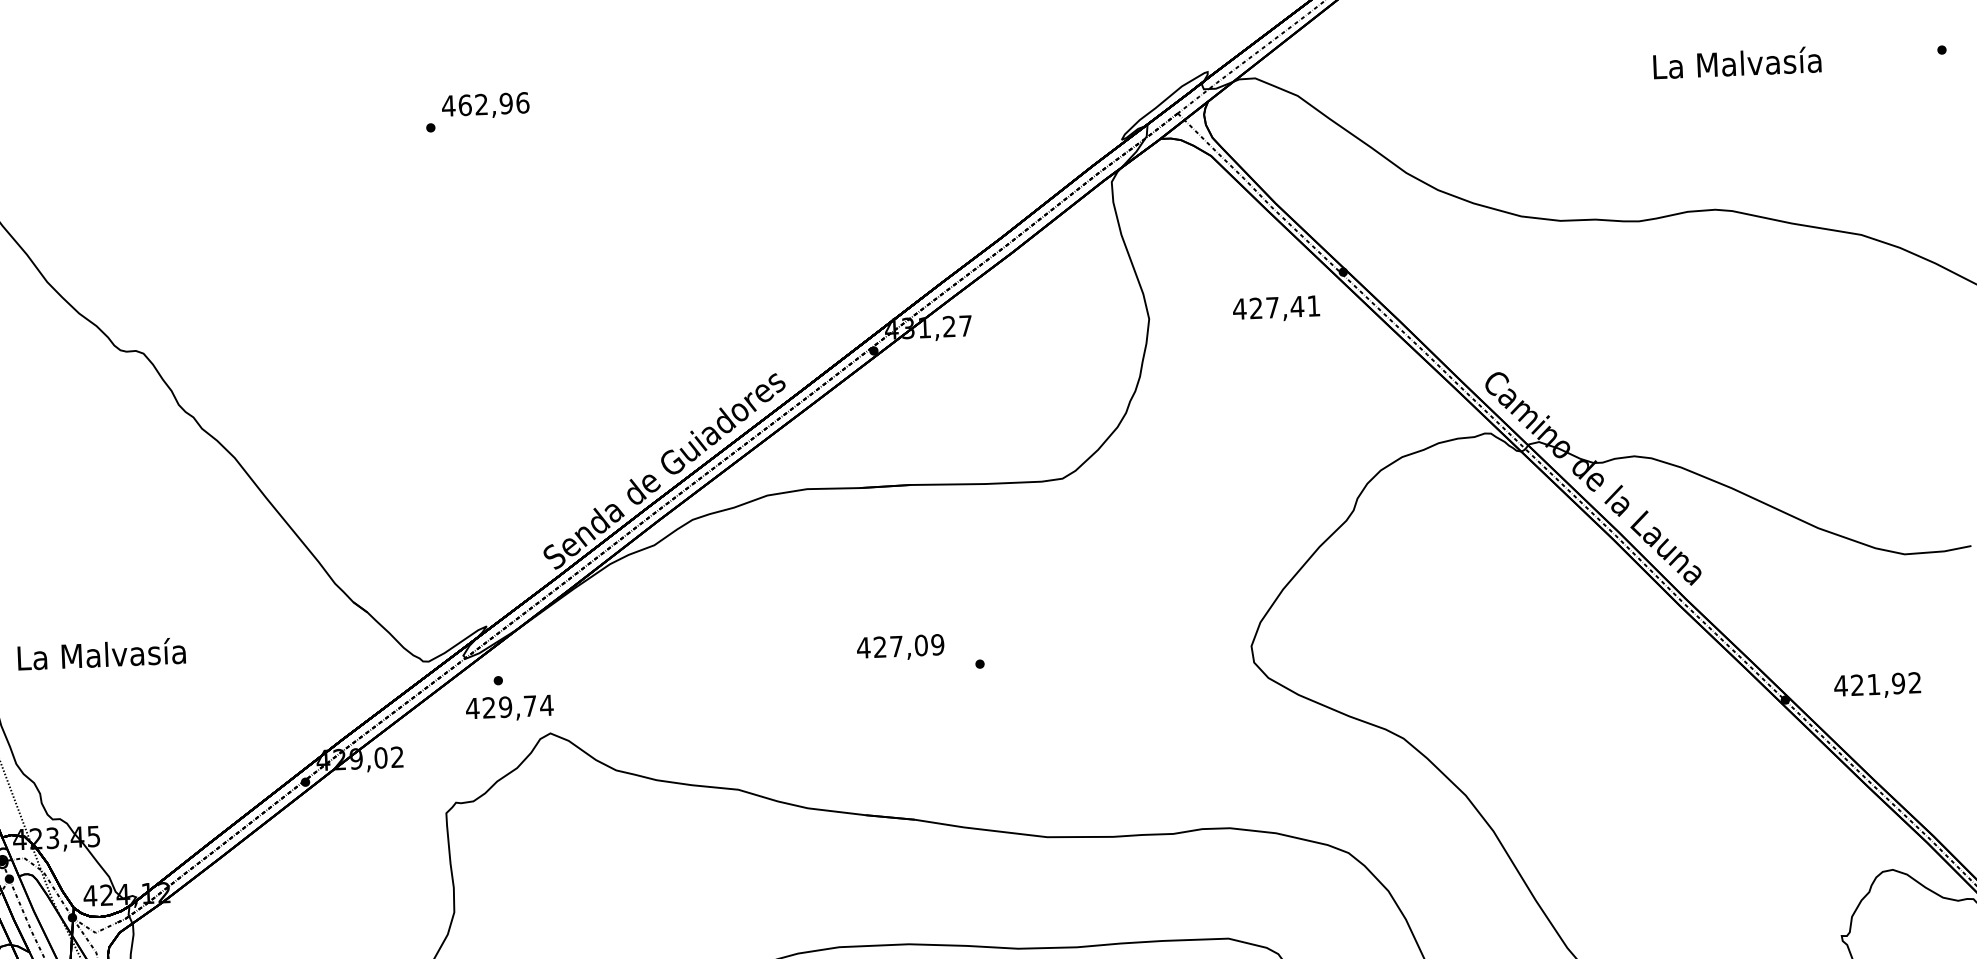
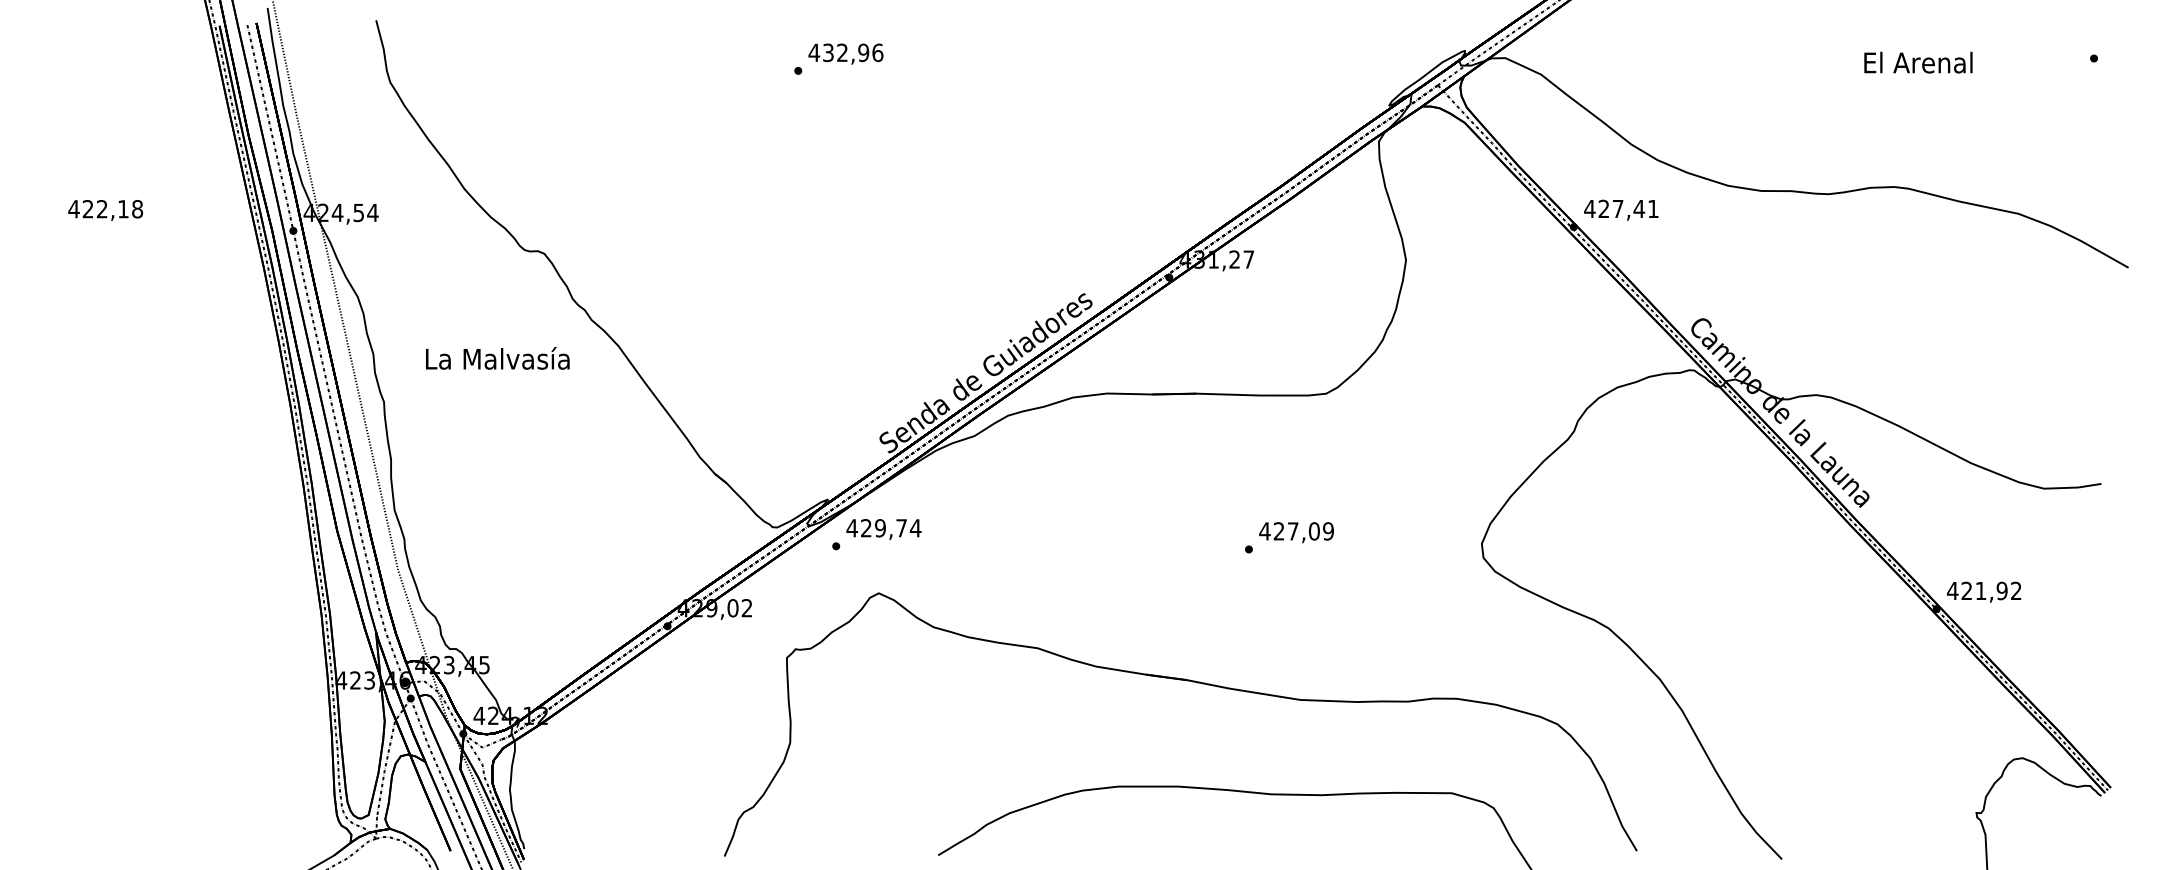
text: (1737, 62) -> (1918, 61), La Malvasía -> El Arenal
text: (465, 104) -> (828, 52), 462,96 -> 432,96
text: (1276, 308) -> (1621, 209), moved
text: (900, 647) -> (1296, 532), moved
text: (101, 654) -> (497, 358), moved
text: (1877, 685) -> (1984, 591), moved
text: (509, 708) -> (883, 529), moved

